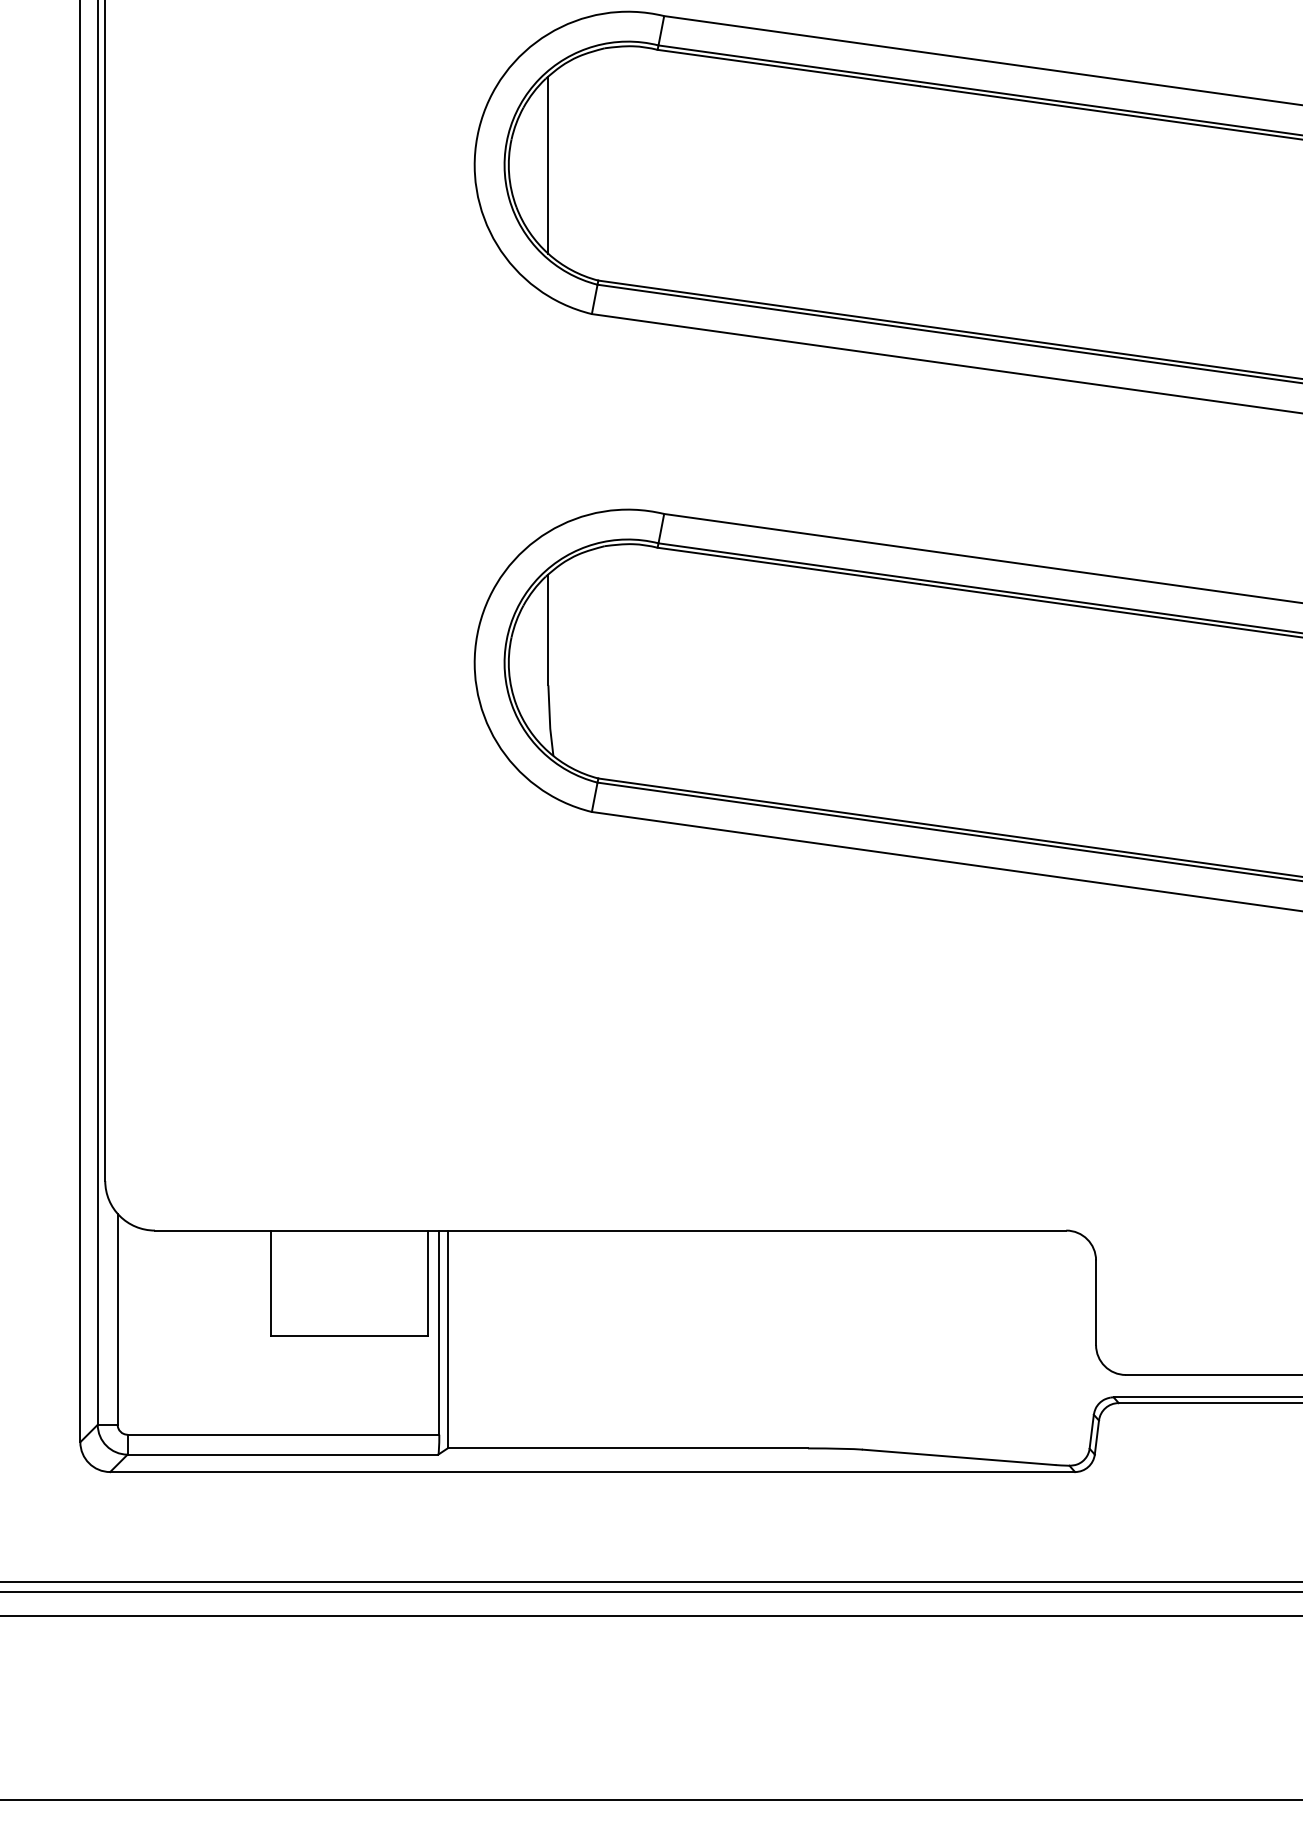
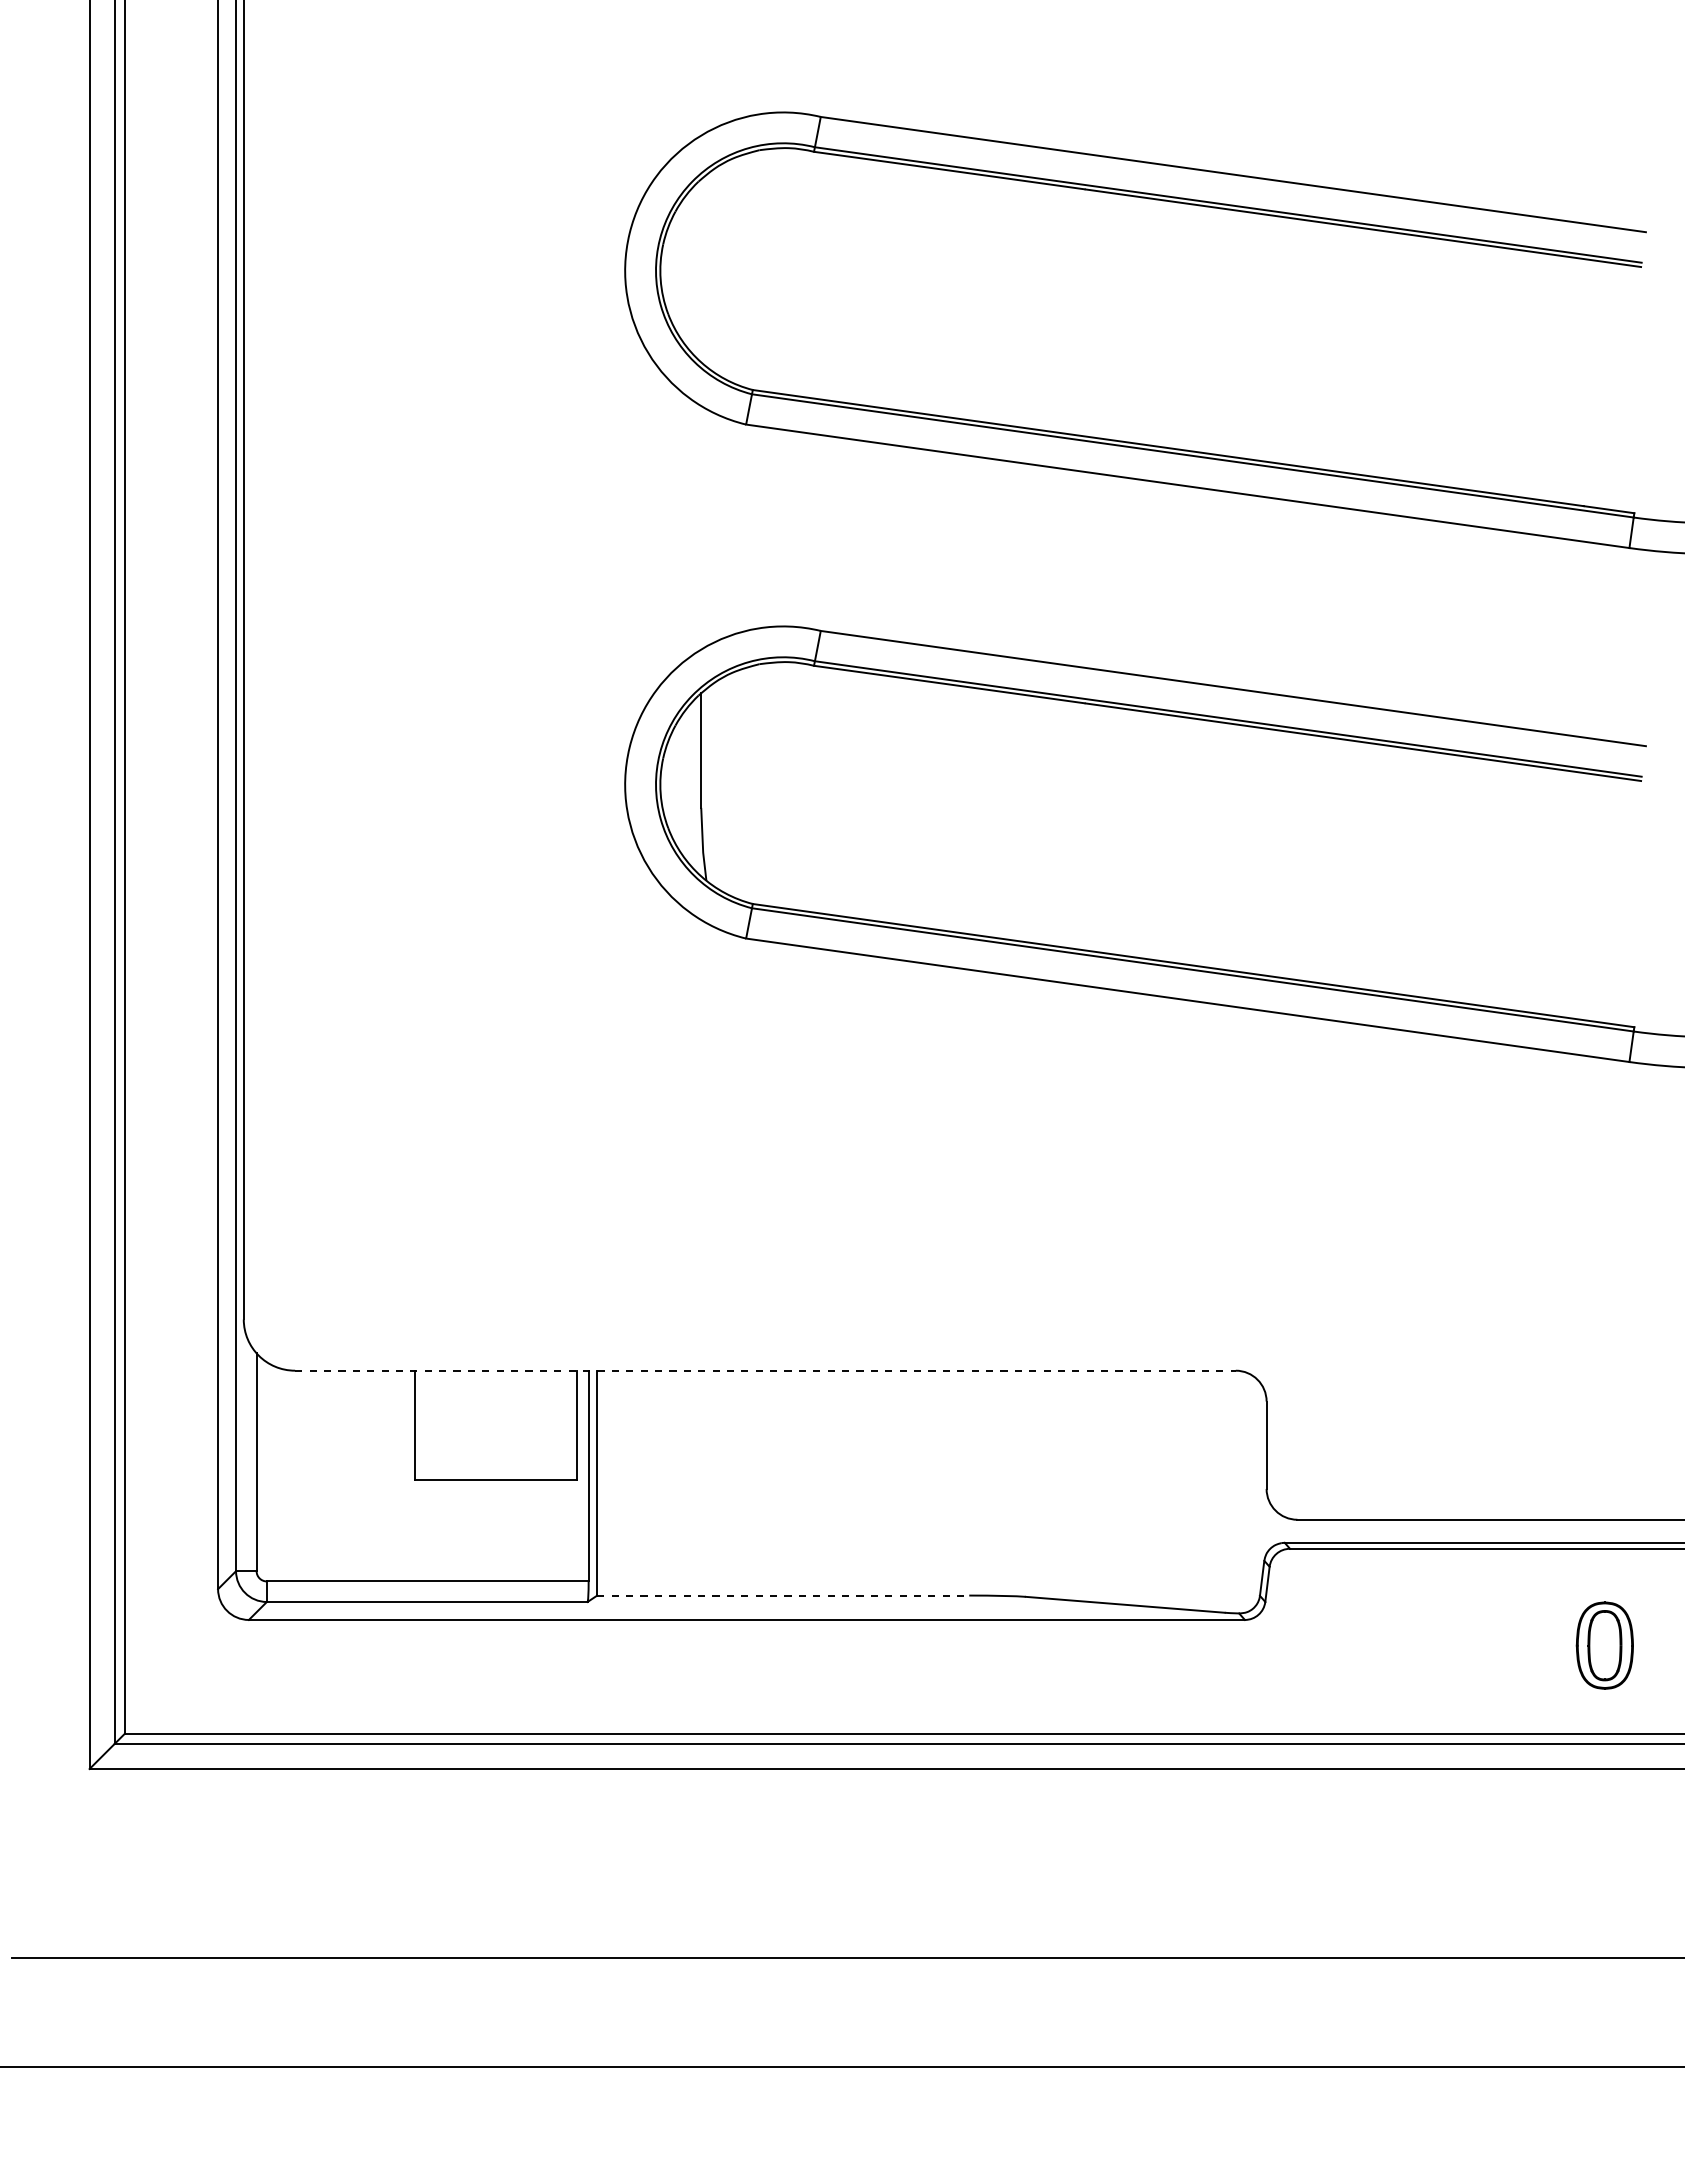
line: (548, 164) -> (701, 270), removed
line: (610, 1230) -> (765, 1370), solid -> dashed
line: (628, 1448) -> (783, 1595), solid -> dashed

